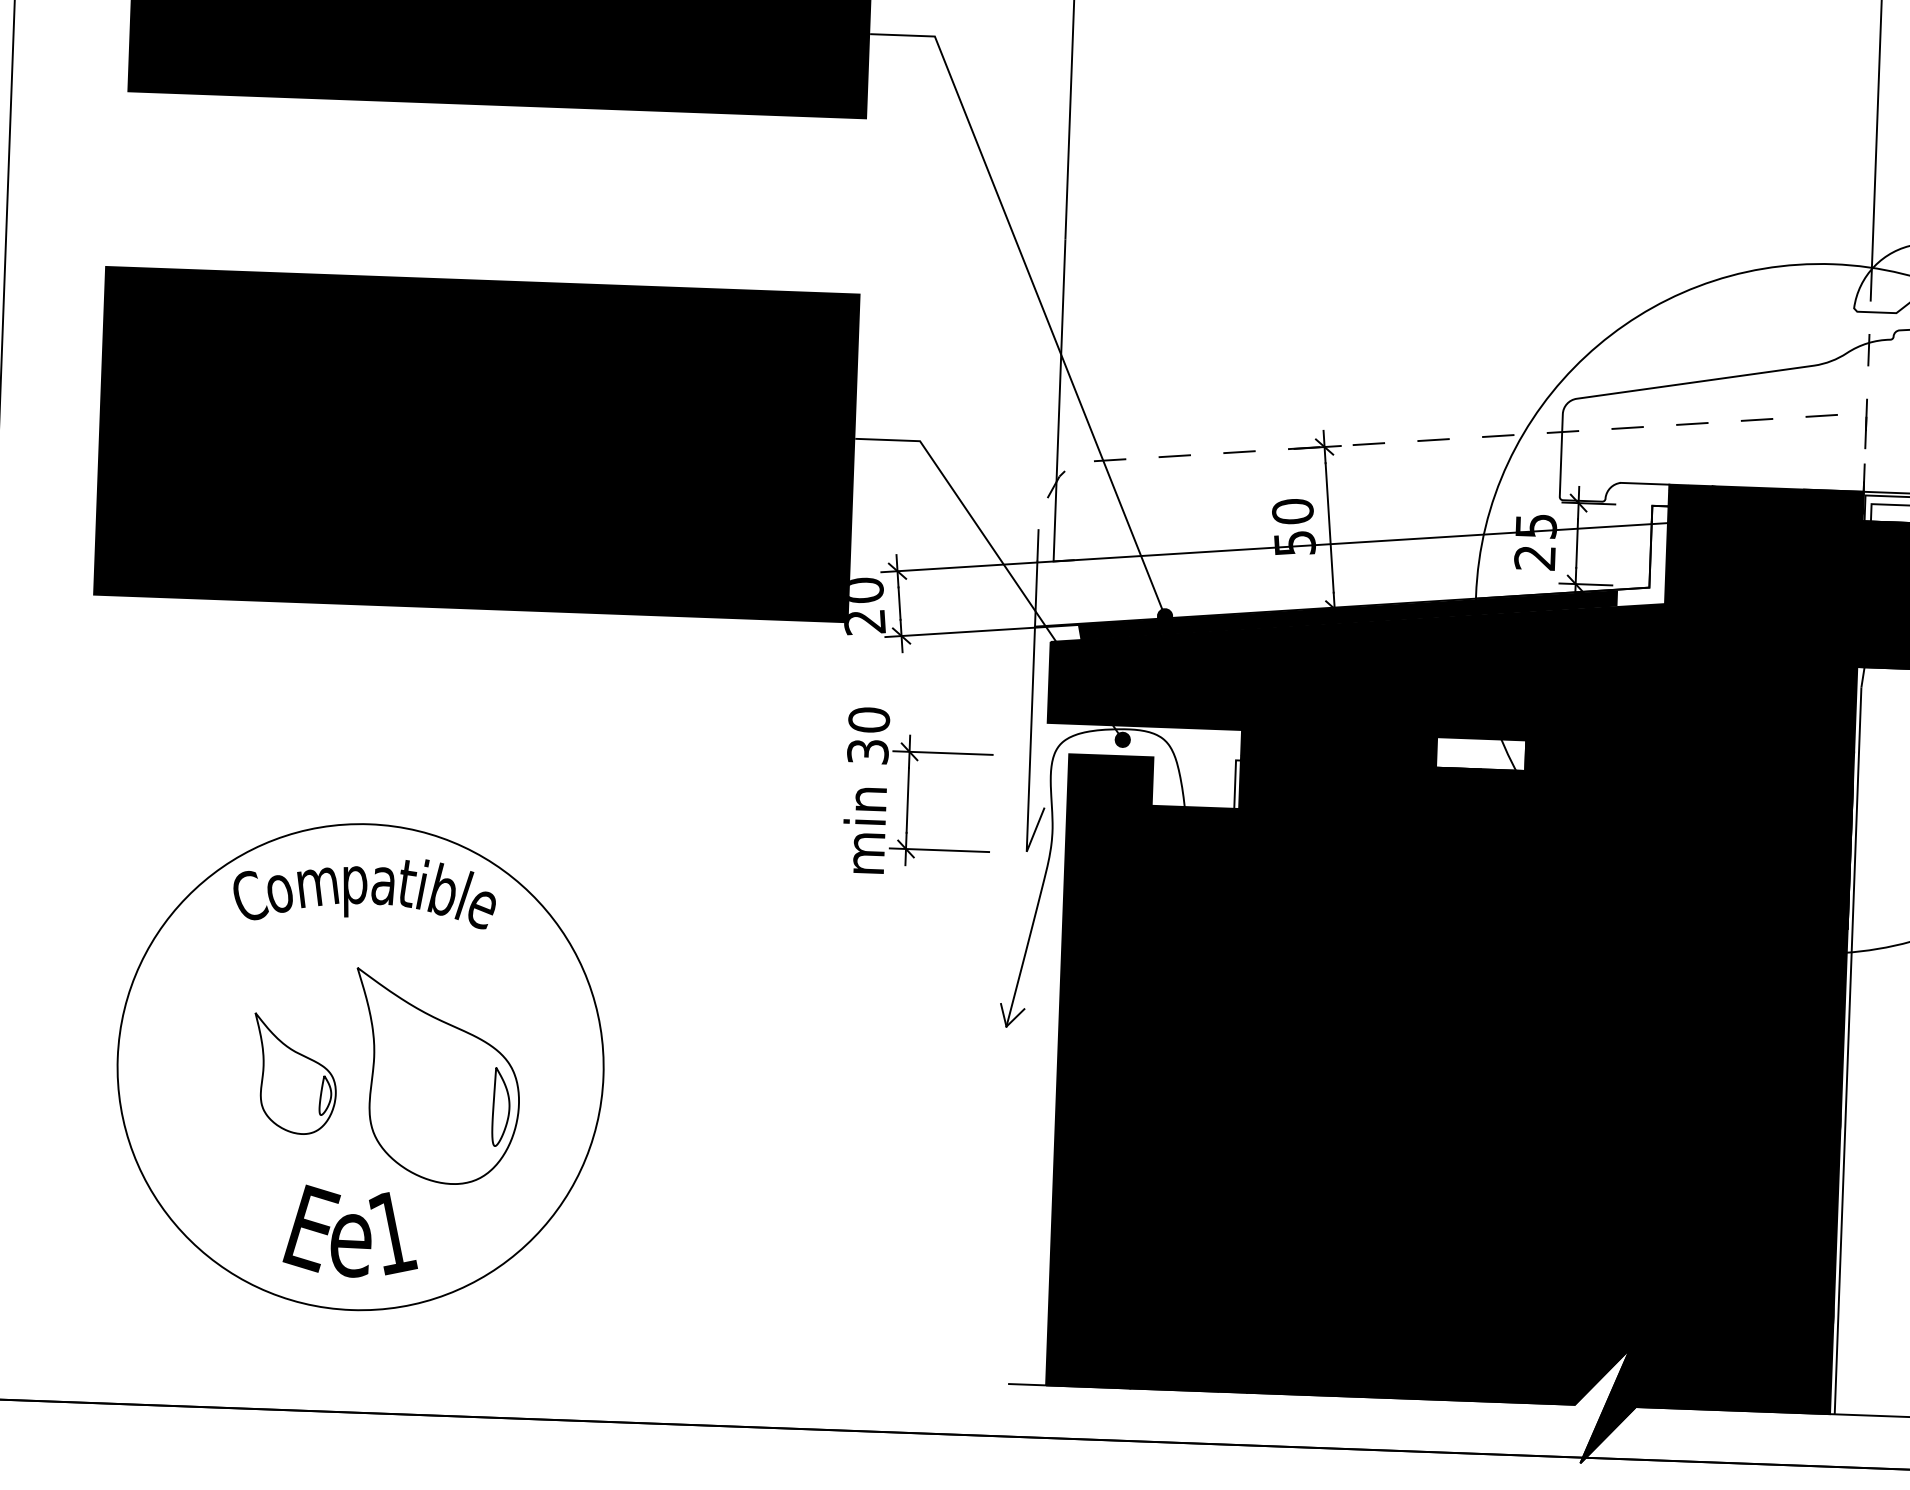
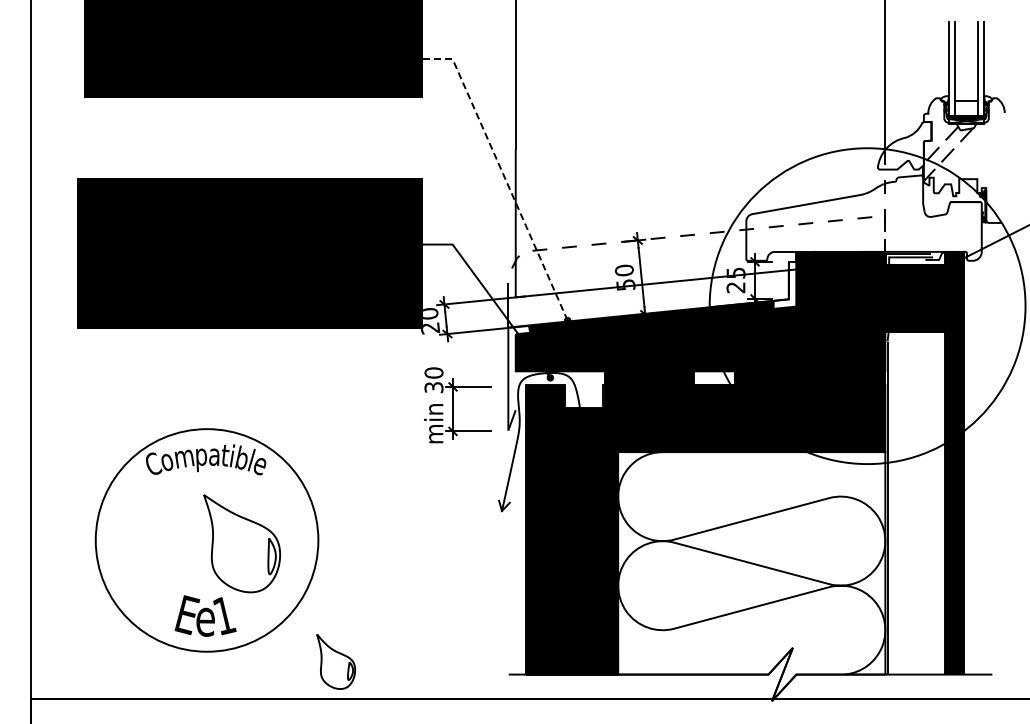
line: (1036, 294) -> (503, 175), solid -> dashed
part: (295, 1073) -> (336, 661), moved
fill: (1545, 1189) -> (751, 576), removed

